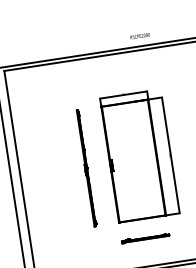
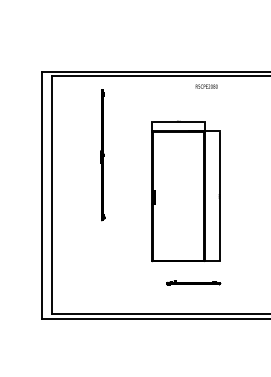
text: (139, 36) -> (206, 86), moved
part: (86, 168) -> (102, 155), moved
part: (145, 237) -> (193, 282), moved

